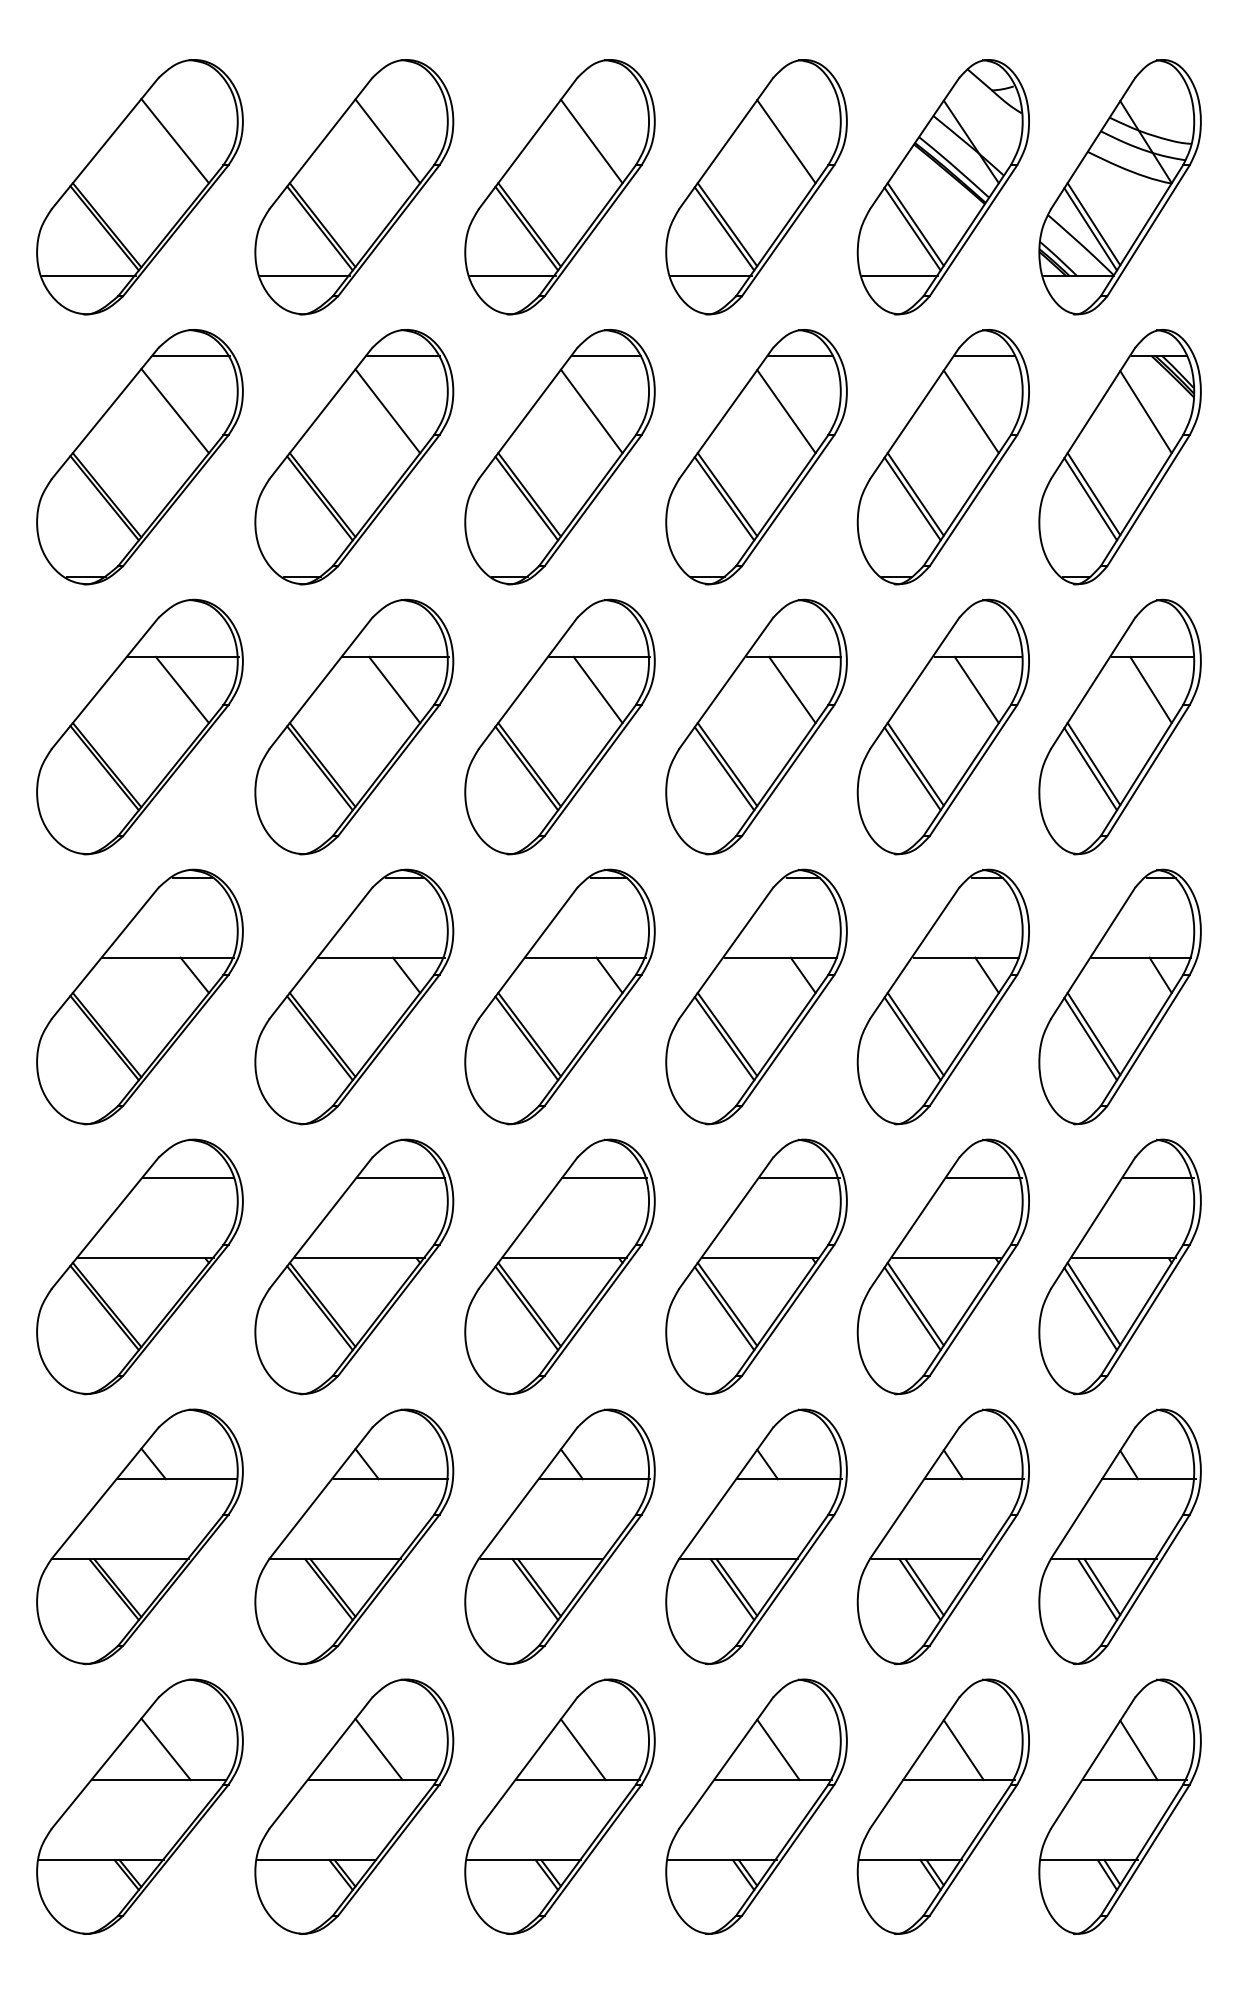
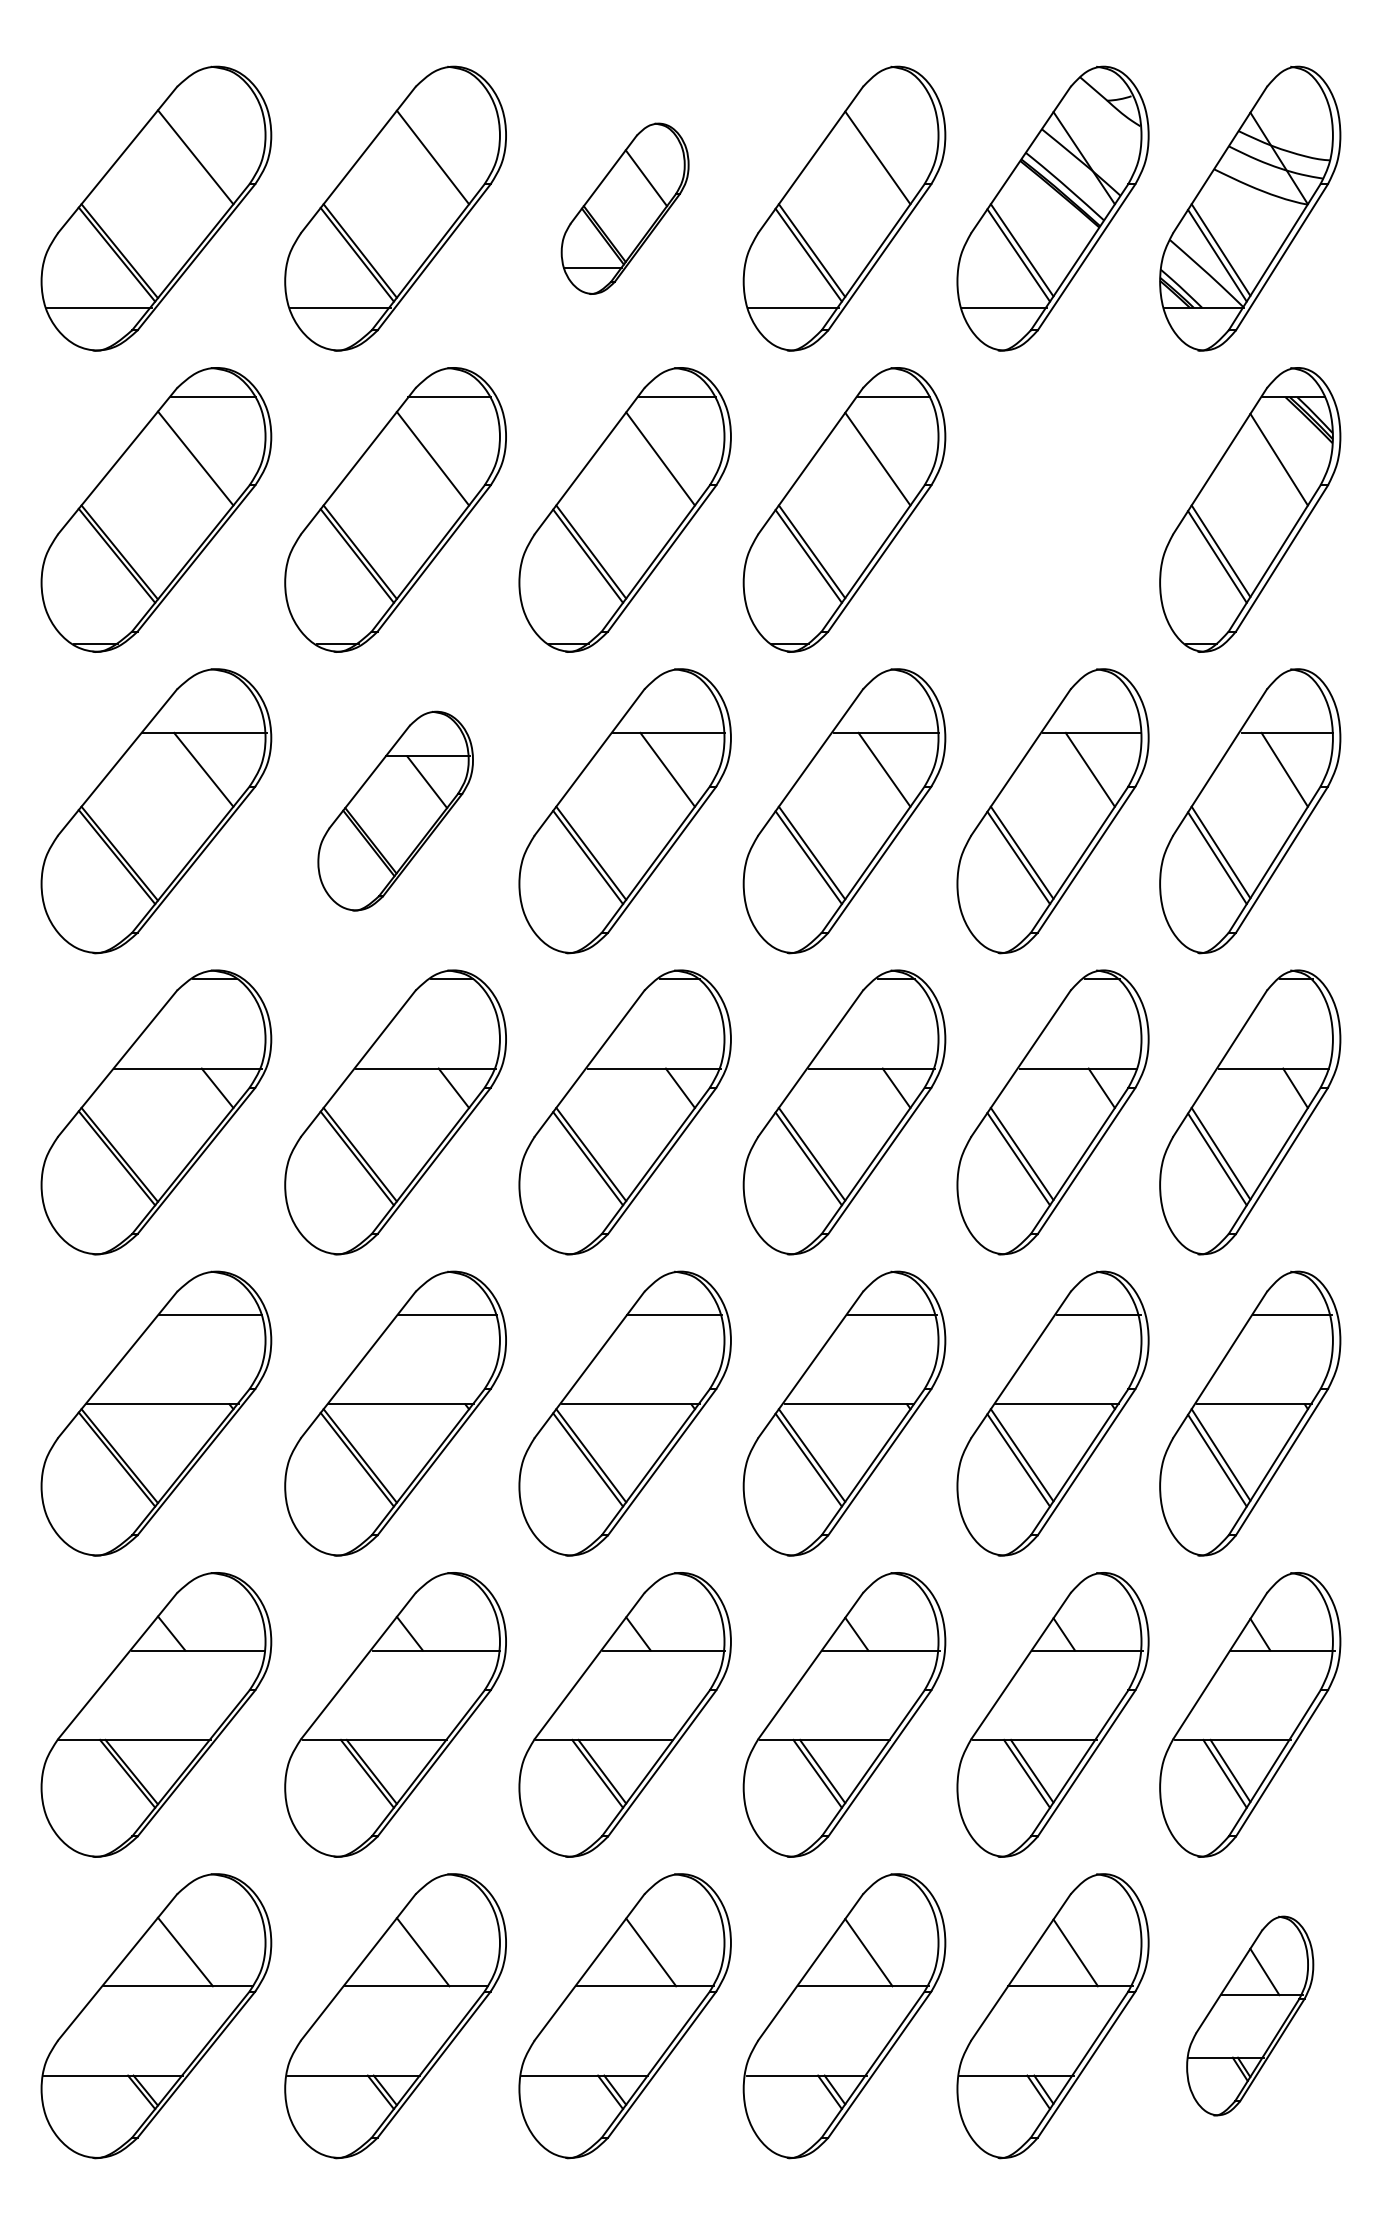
part: (559, 187) -> (624, 209), size x0.6
part: (942, 457) -> (1052, 510), removed
part: (354, 726) -> (395, 810), size x0.7
part: (1119, 1806) -> (1249, 2015), size x0.7

